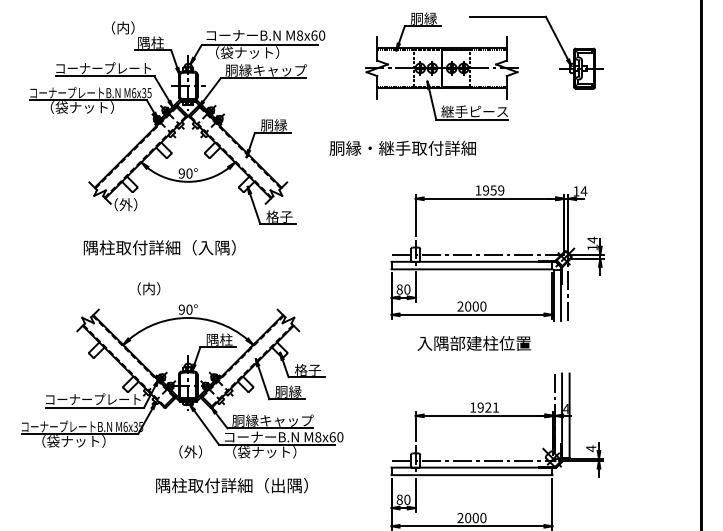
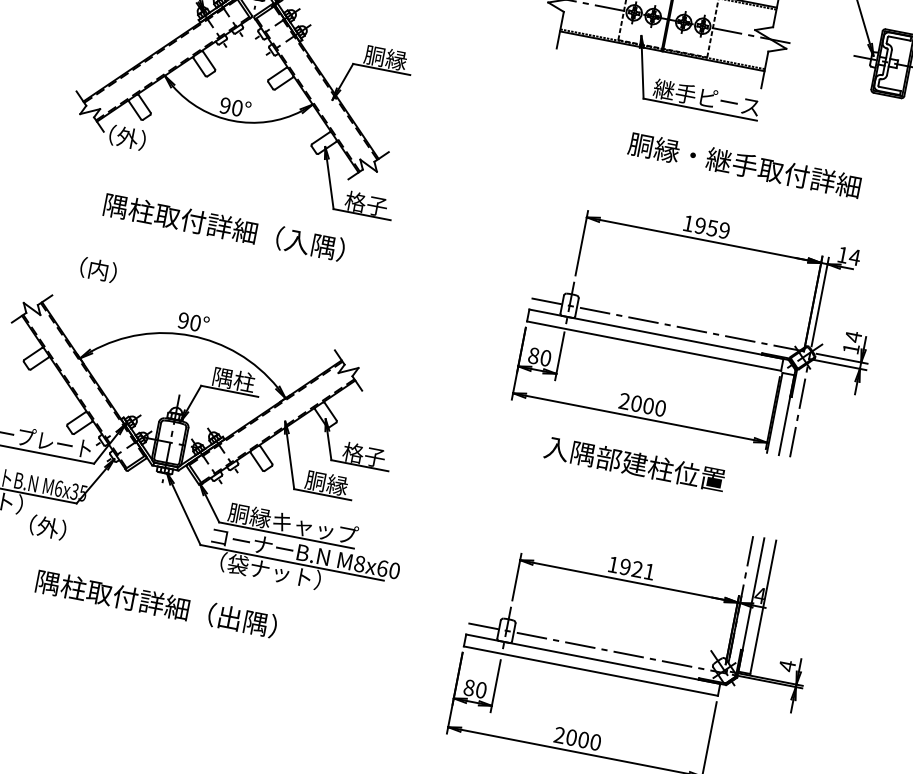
text: (402, 147) -> (744, 163), moved
text: (159, 247) -> (224, 226), moved
text: (148, 288) -> (97, 269), moved
text: (190, 451) -> (47, 526), moved
text: (231, 485) -> (155, 603), moved

